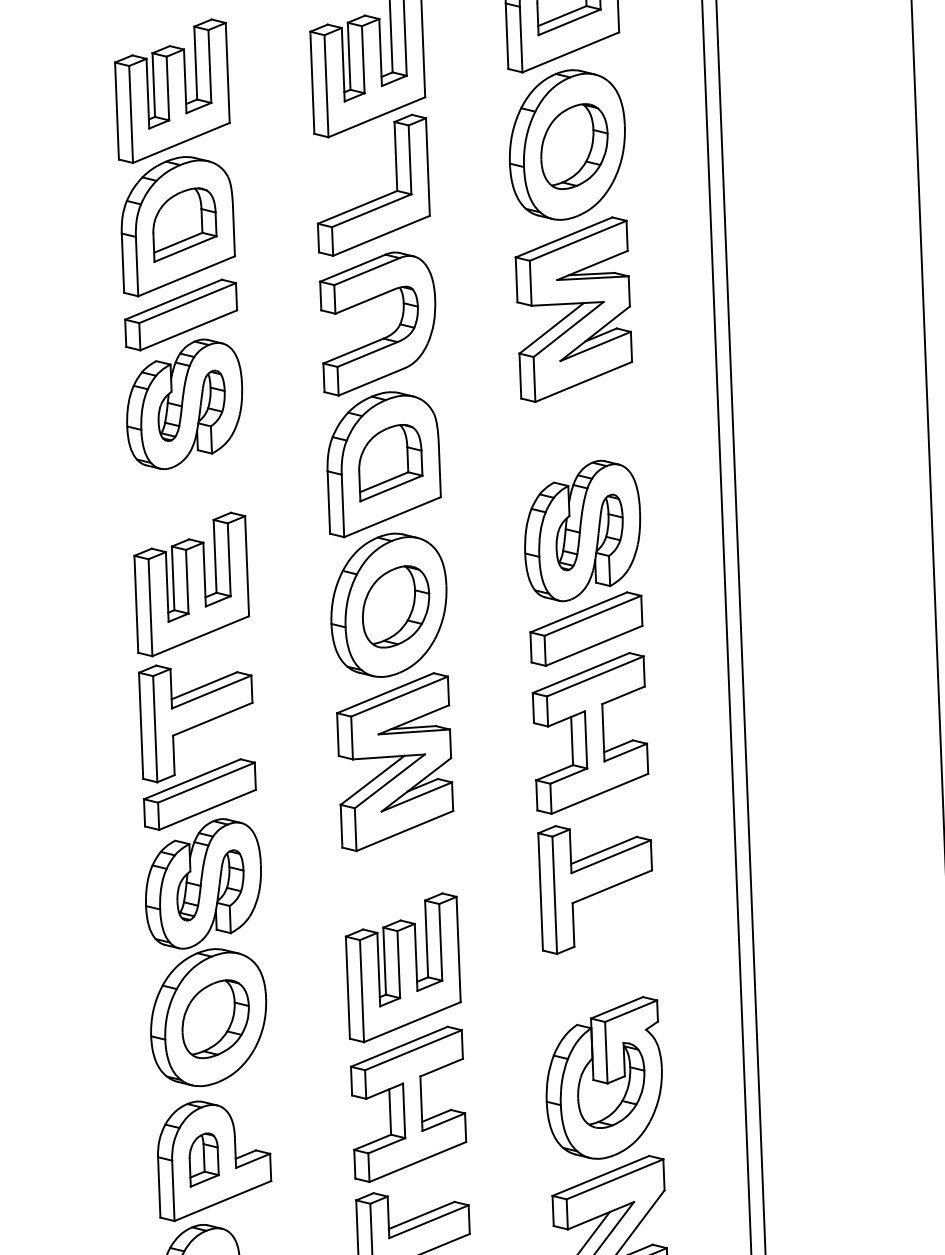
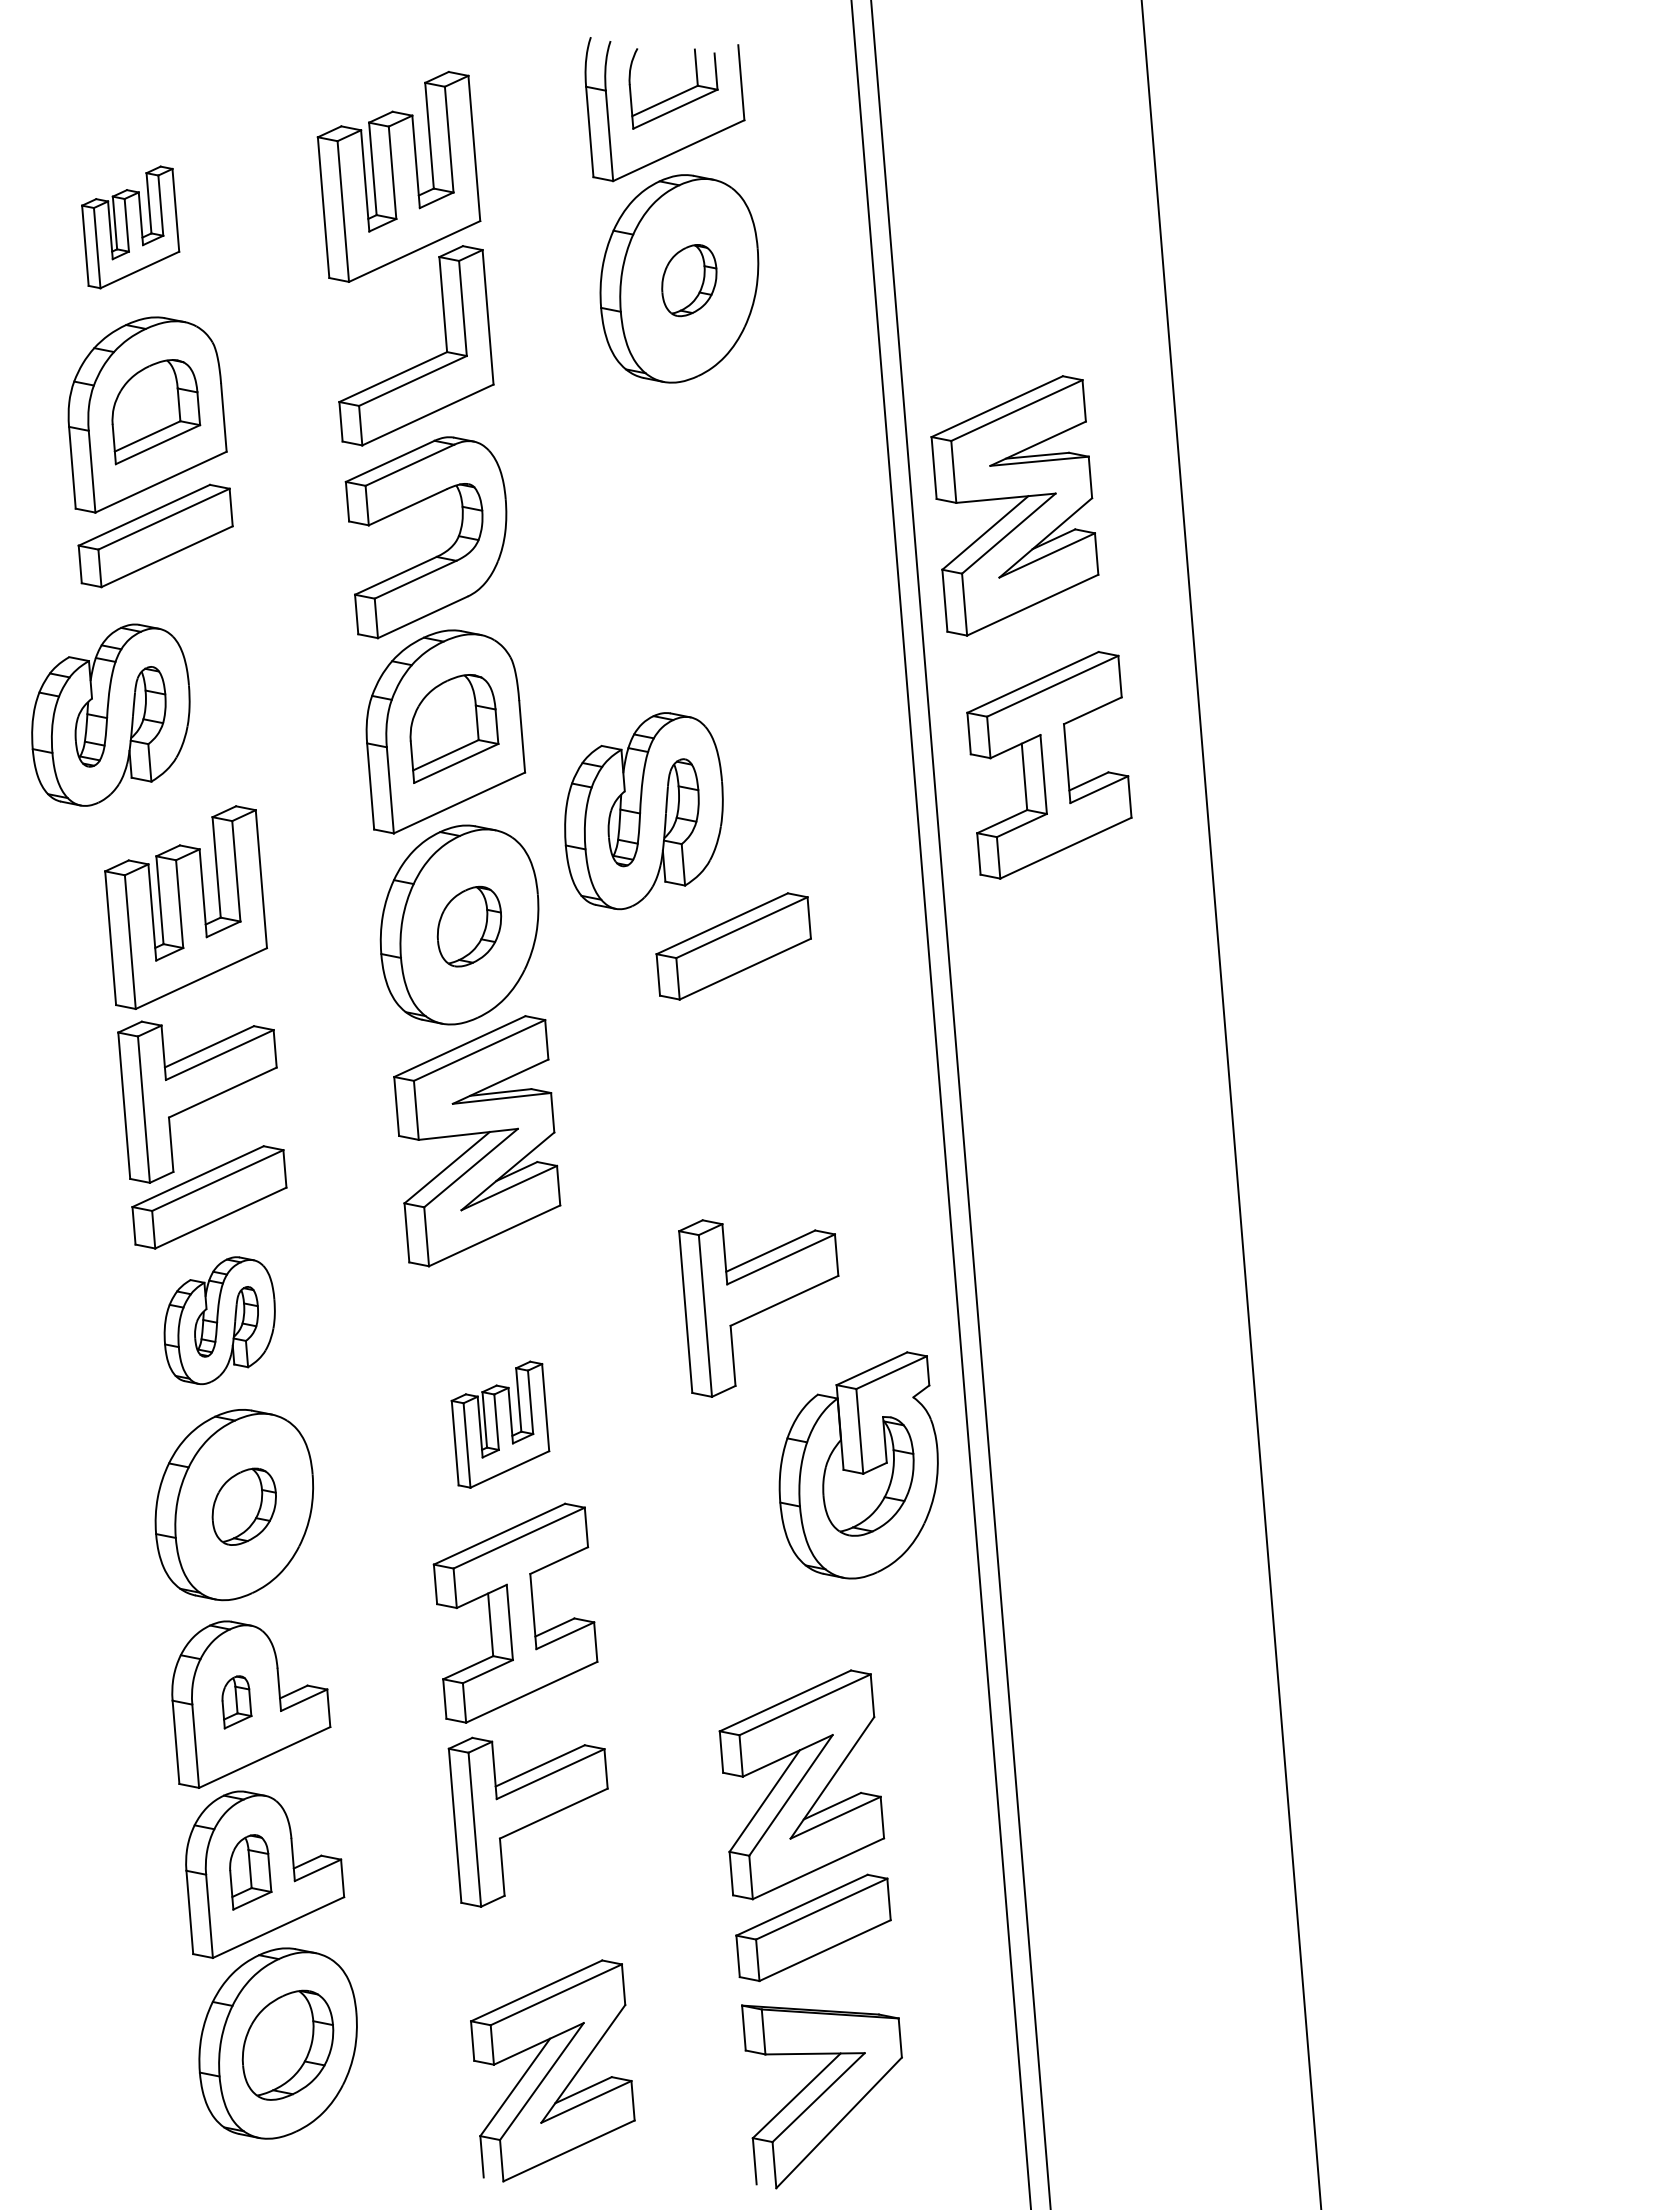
part: (172, 91) -> (130, 227), size x0.6
part: (574, 146) -> (689, 280), size x0.6
part: (573, 309) -> (1014, 505), moved
part: (184, 403) -> (110, 714), moved
part: (582, 531) -> (643, 811), moved
part: (396, 606) -> (469, 926), size x0.7
part: (590, 733) -> (1049, 765), moved
part: (203, 883) -> (219, 1320), size x0.7
part: (403, 967) -> (500, 1424), size x0.6
part: (215, 1019) -> (244, 1506), size x0.7
part: (604, 1077) -> (858, 1465), moved
part: (204, 1160) -> (236, 1702), size x0.7

